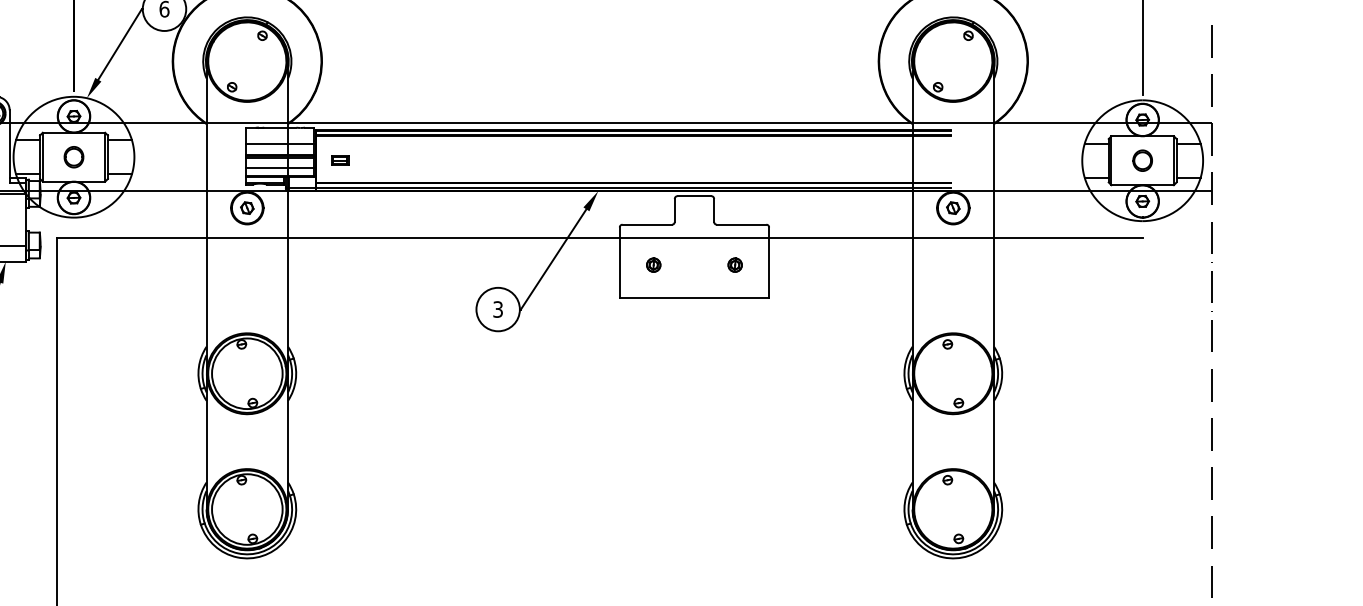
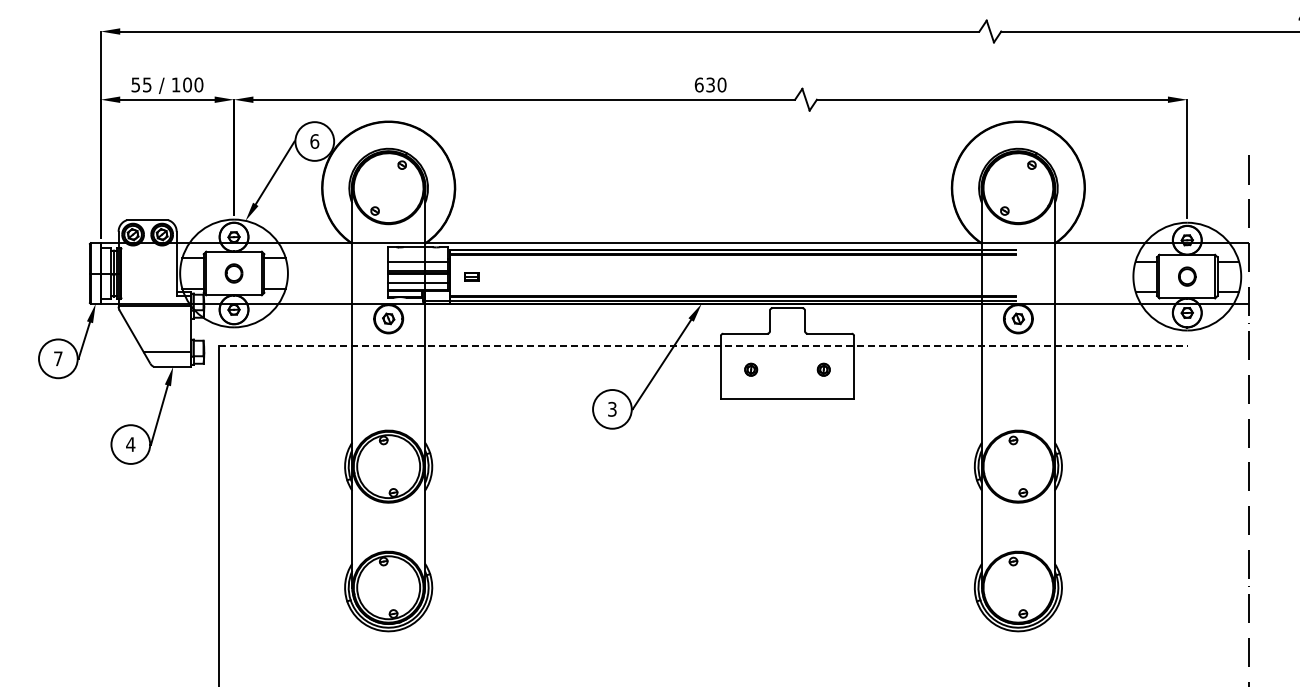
line: (601, 237) -> (704, 345), solid -> dashed

